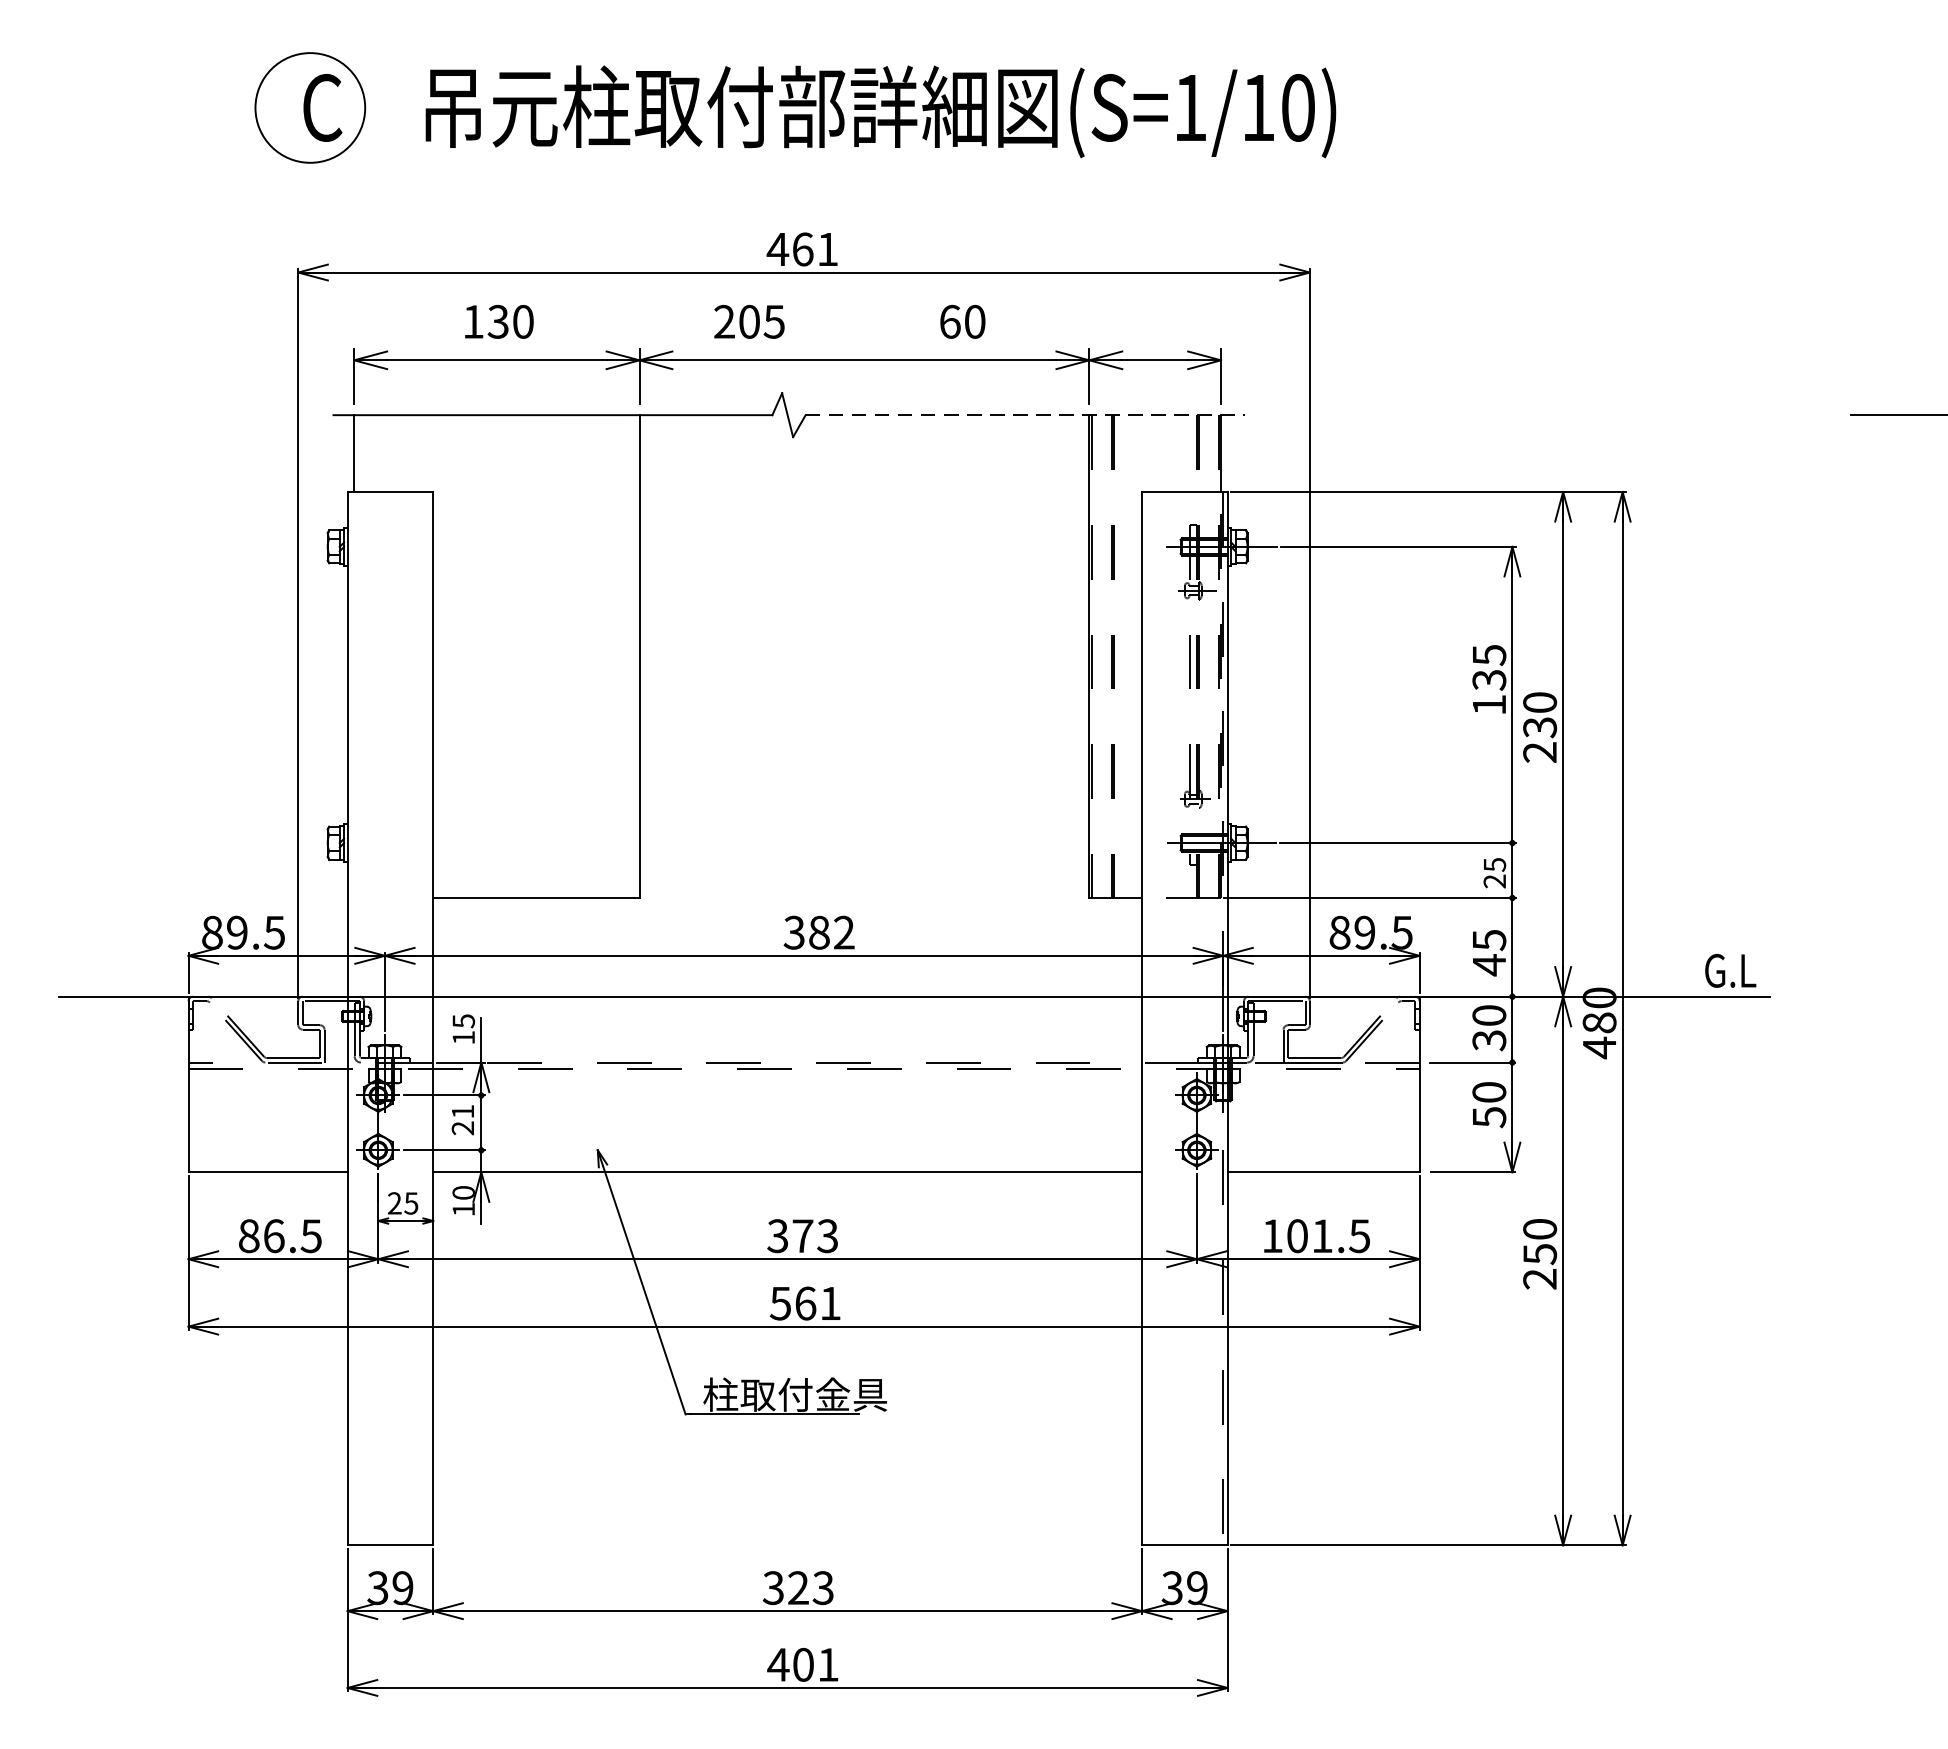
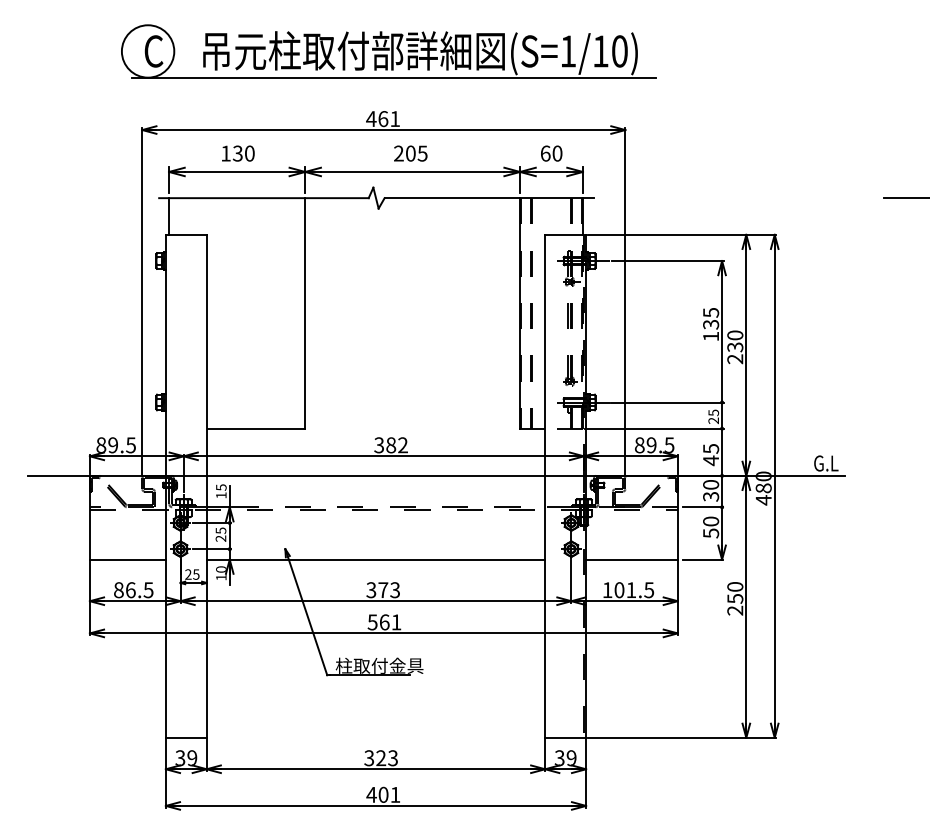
line: (826, 162) -> (394, 77), added
text: (748, 321) -> (410, 153), moved
text: (962, 321) -> (551, 153), moved
line: (1025, 415) -> (489, 198), dashed -> solid
text: (461, 1111) -> (220, 530), 21 -> 25

